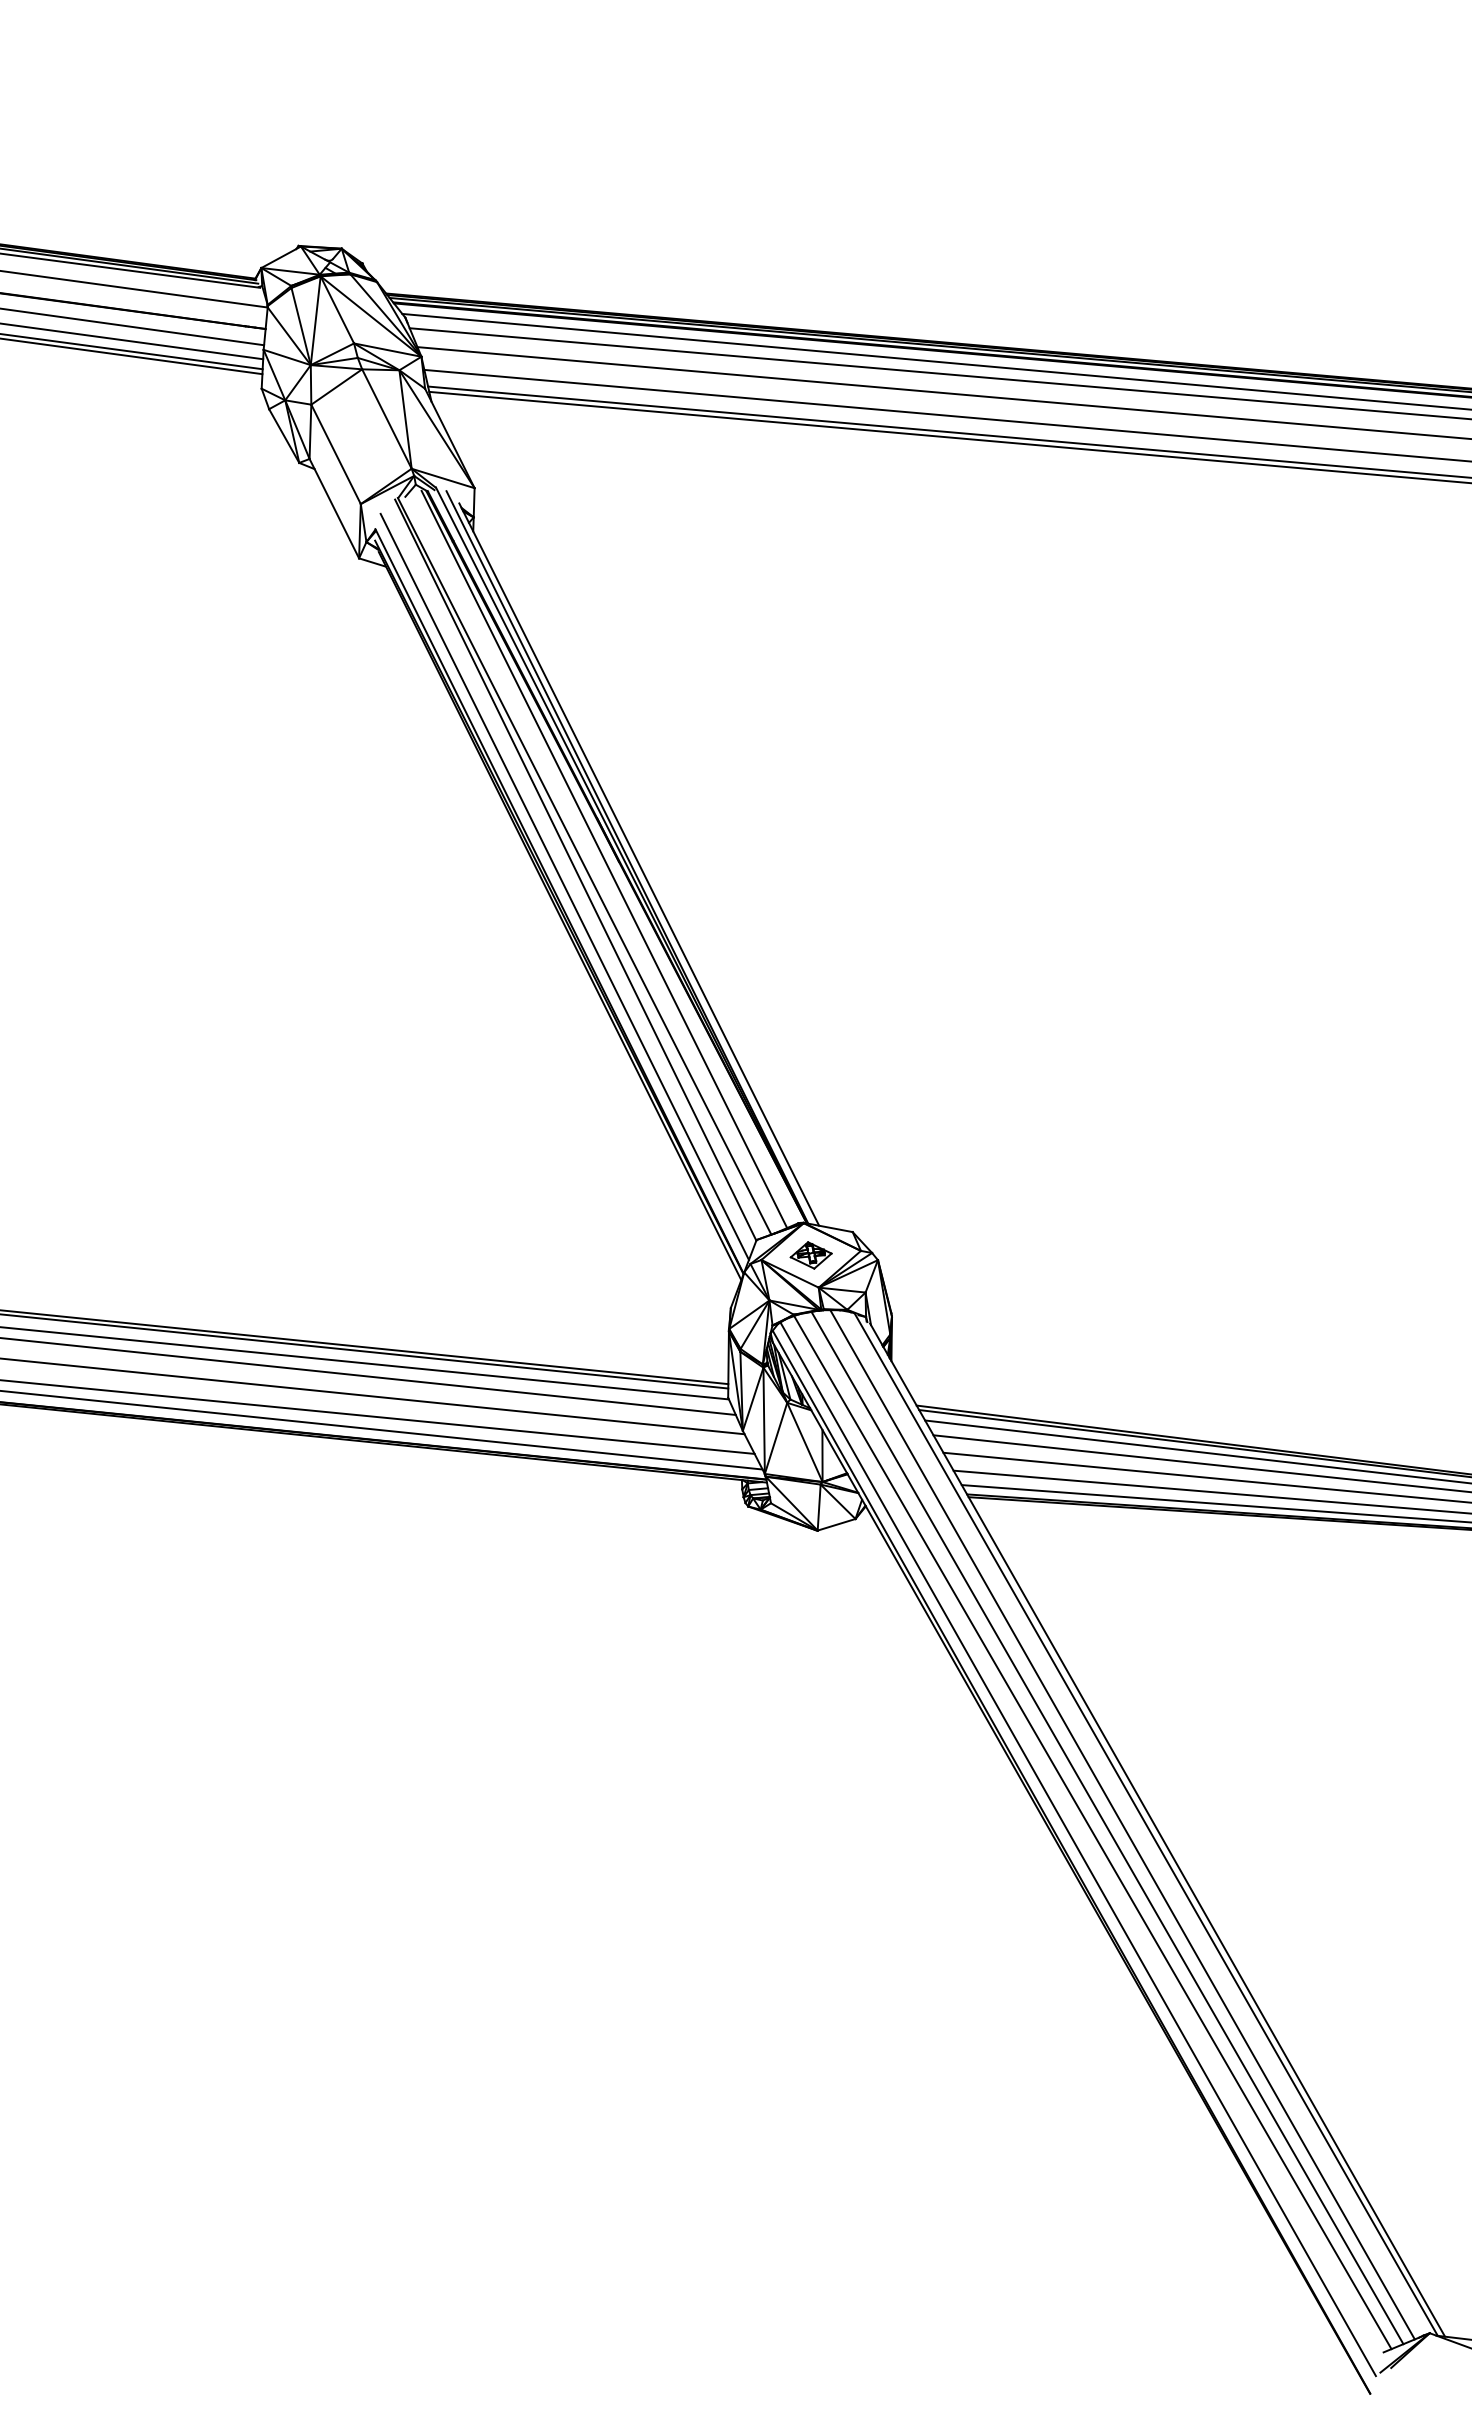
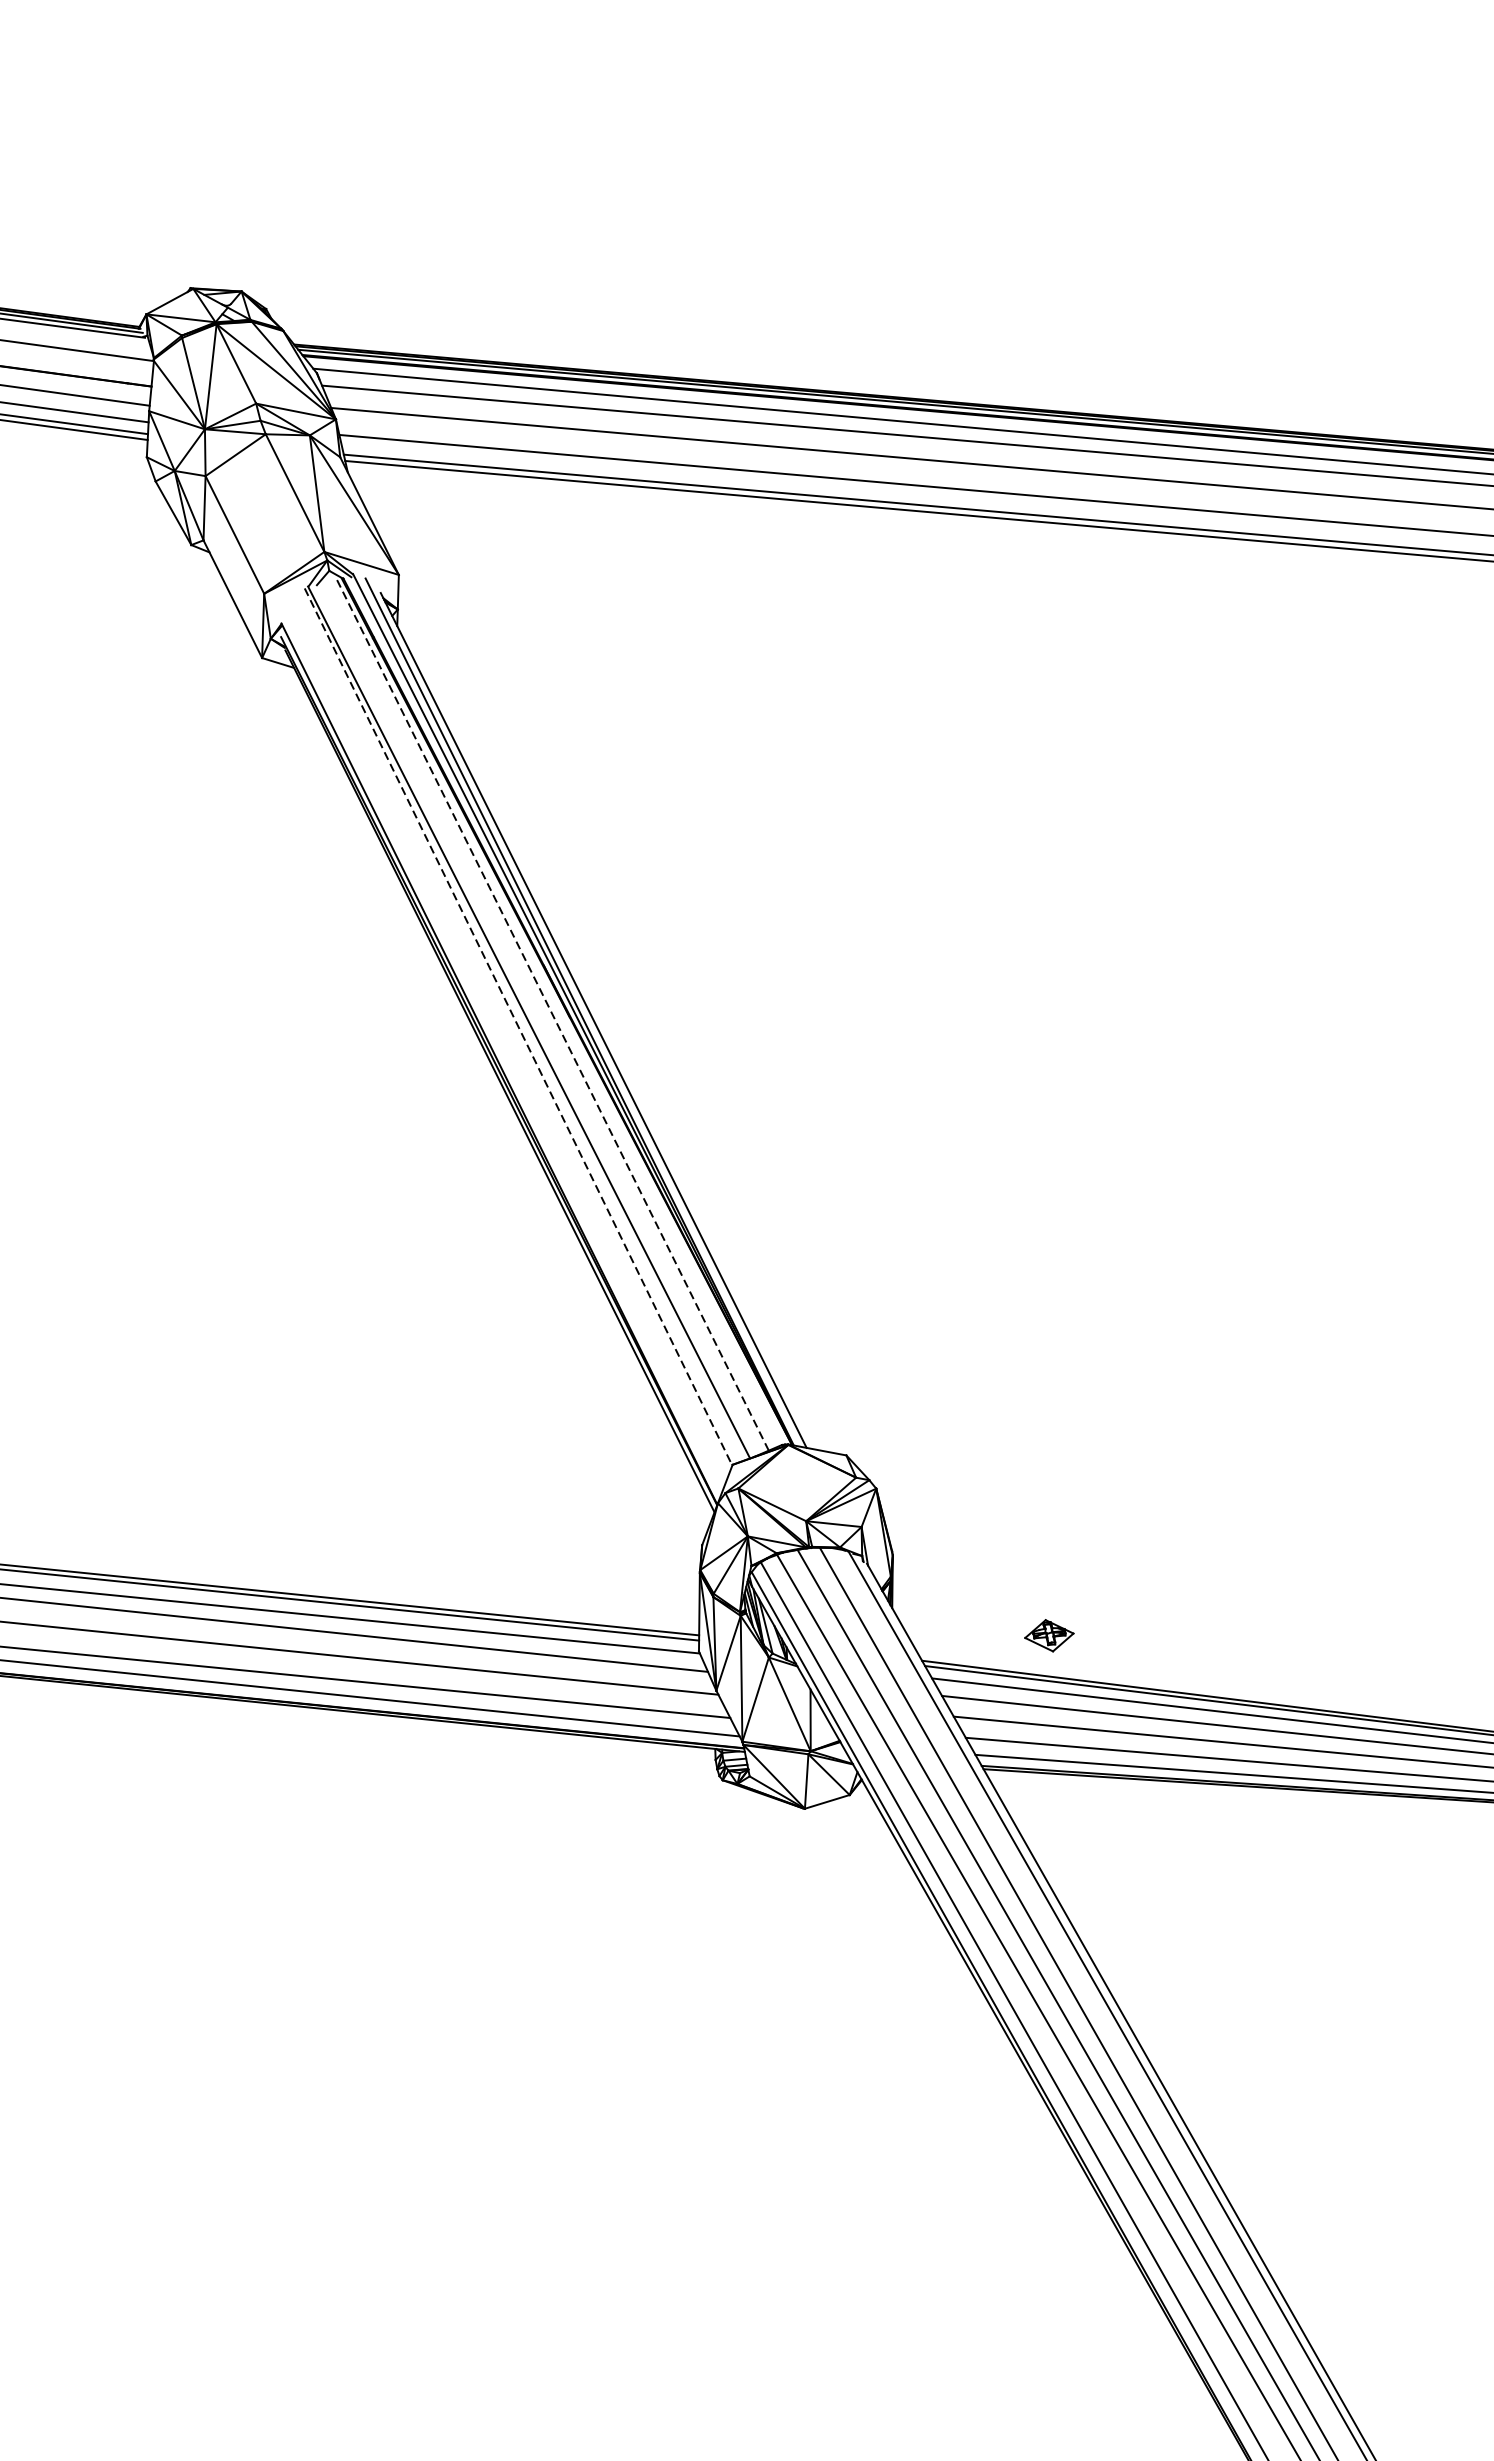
line: (604, 859) -> (552, 1014), solid -> dashed
line: (575, 870) -> (518, 1027), solid -> dashed
line: (564, 886) -> (505, 1046), removed
part: (810, 1255) -> (1048, 1635), moved

